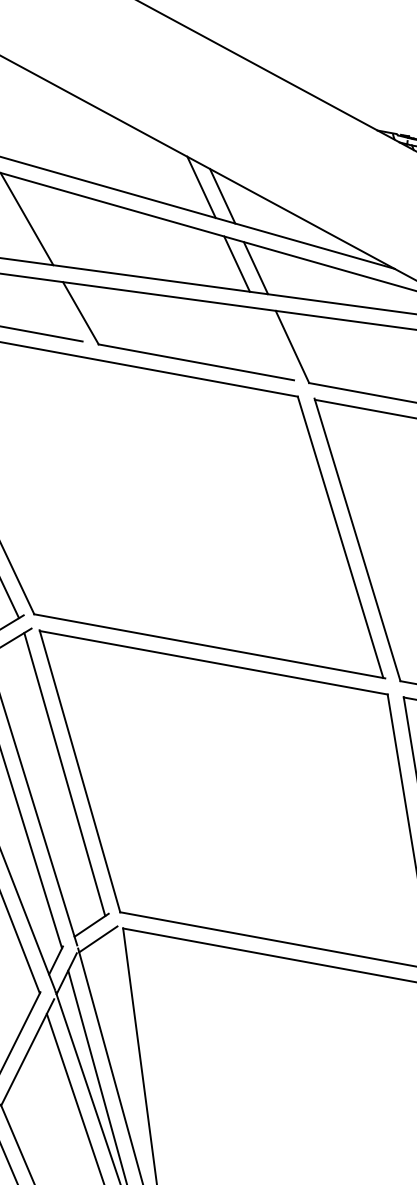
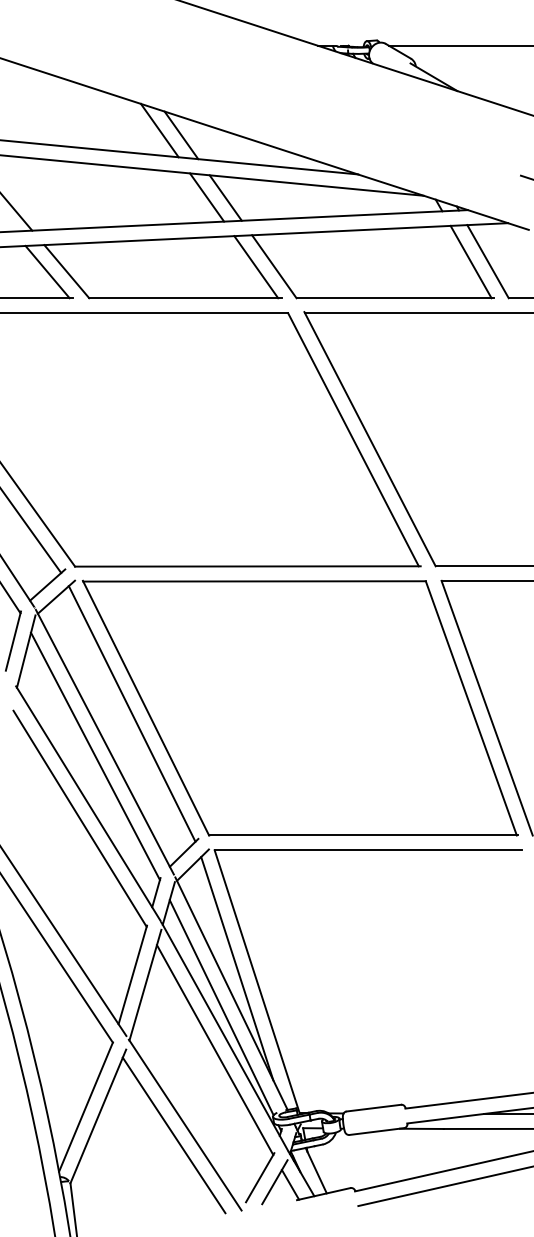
line: (61, 309) -> (47, 271), added
line: (274, 344) -> (256, 267), added
line: (124, 1052) -> (237, 968), added

